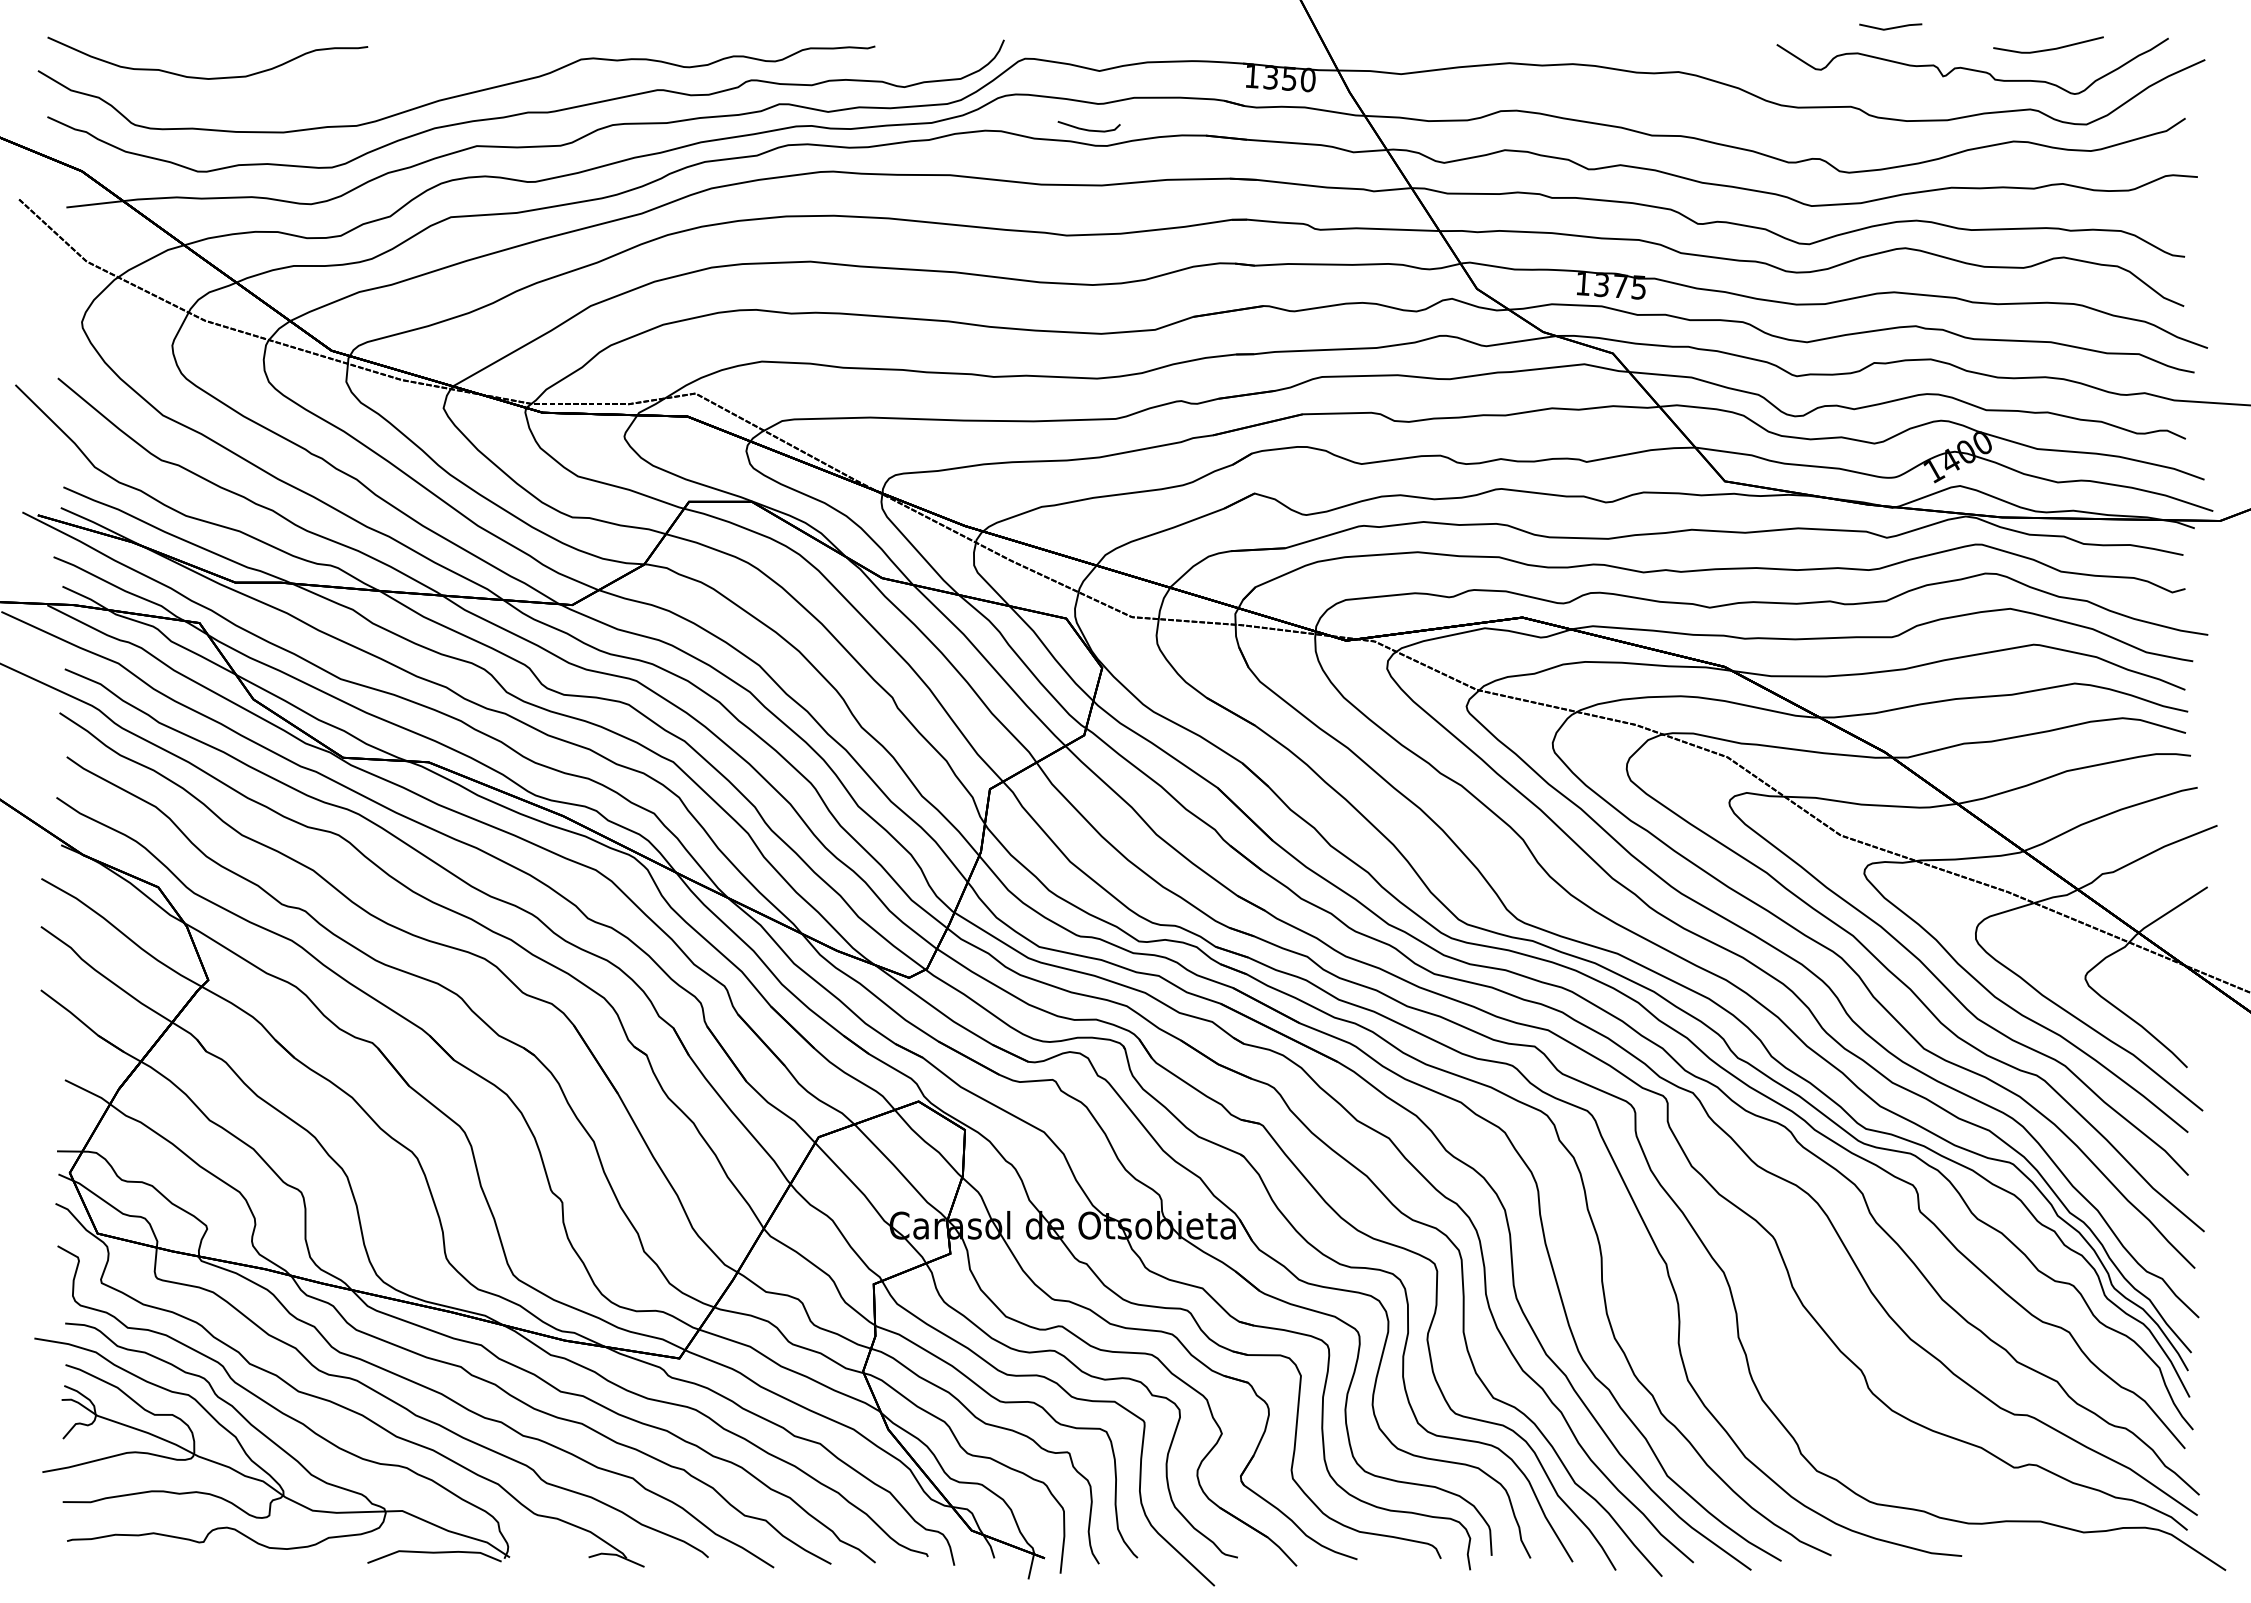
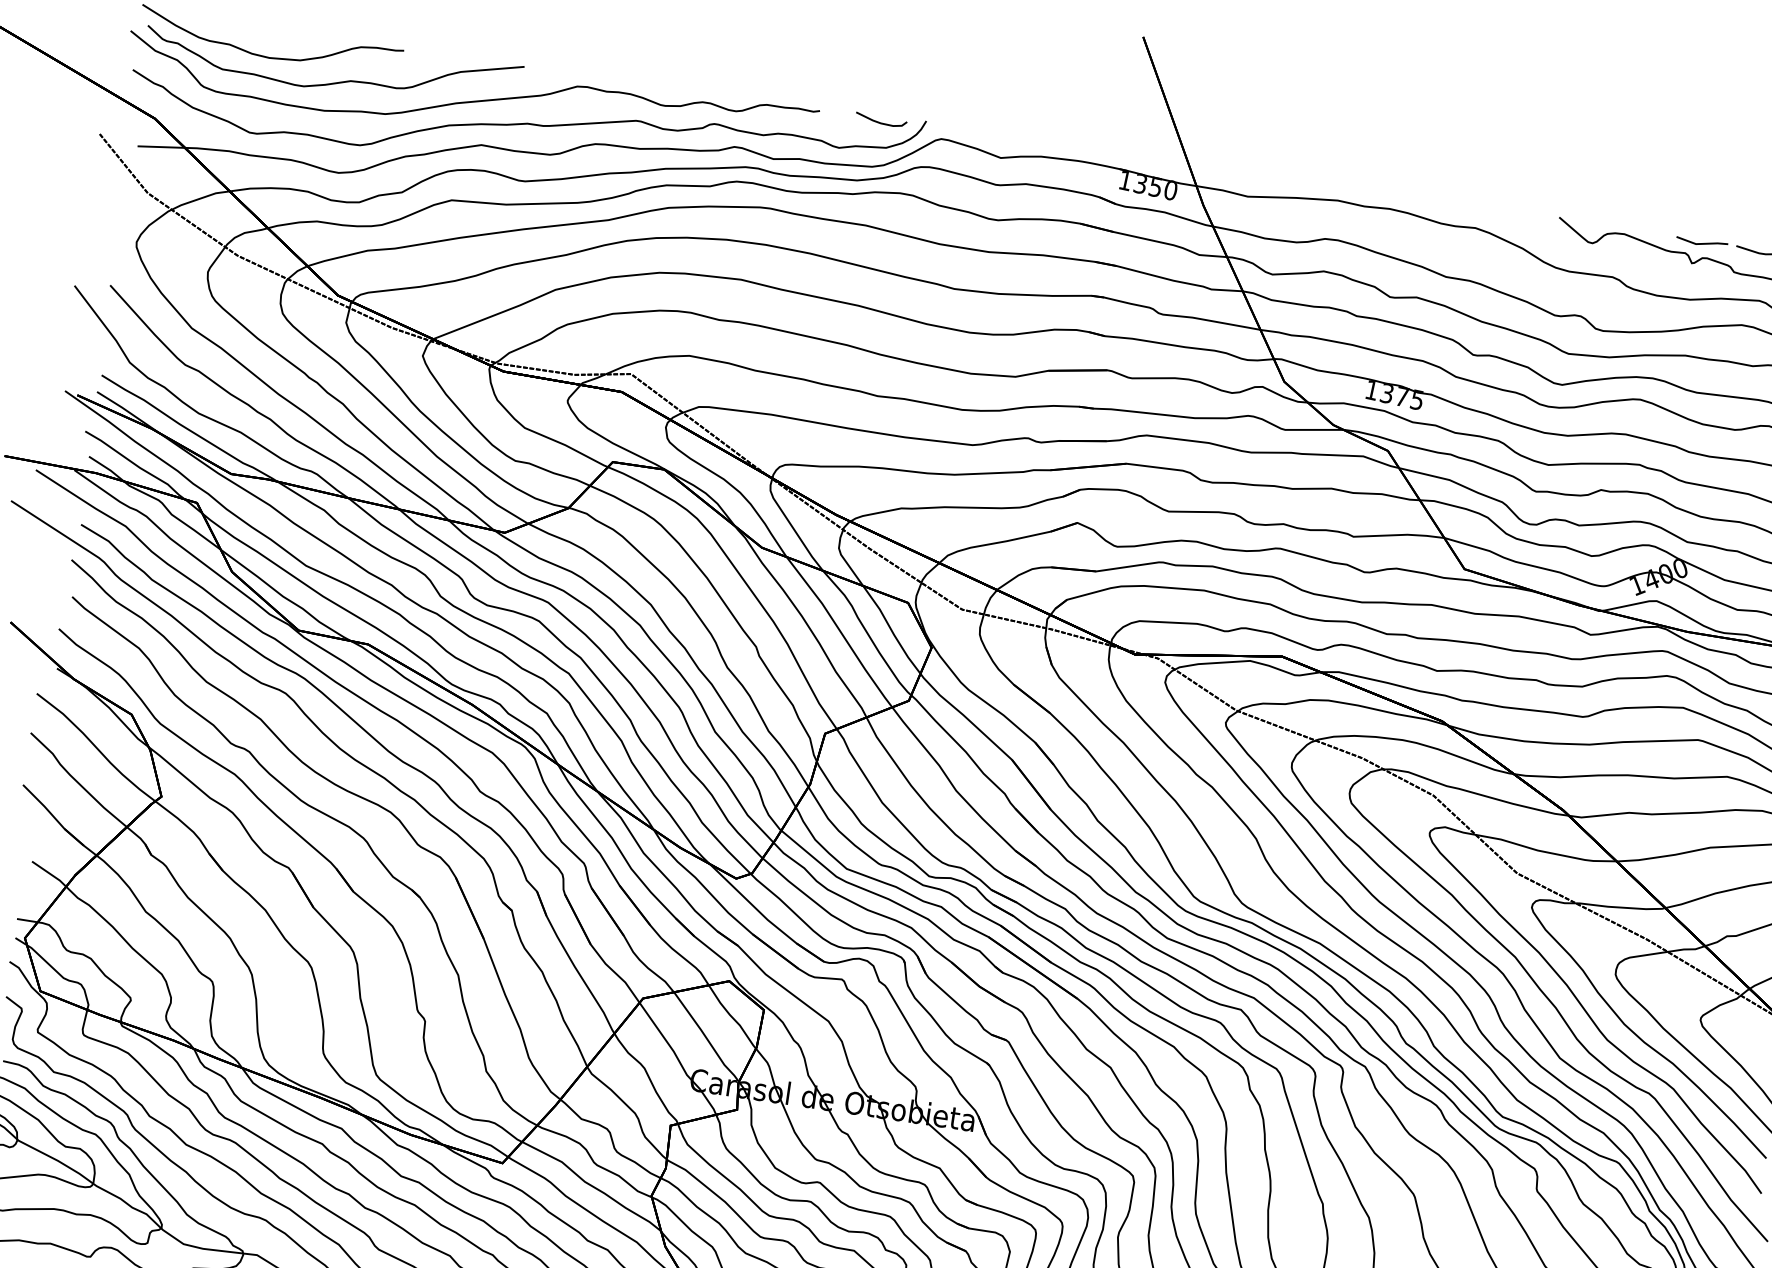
line: (1890, 27) -> (1701, 243), moved
curve: (291, 96) -> (335, 82), added
curve: (1088, 129) -> (880, 122), moved

